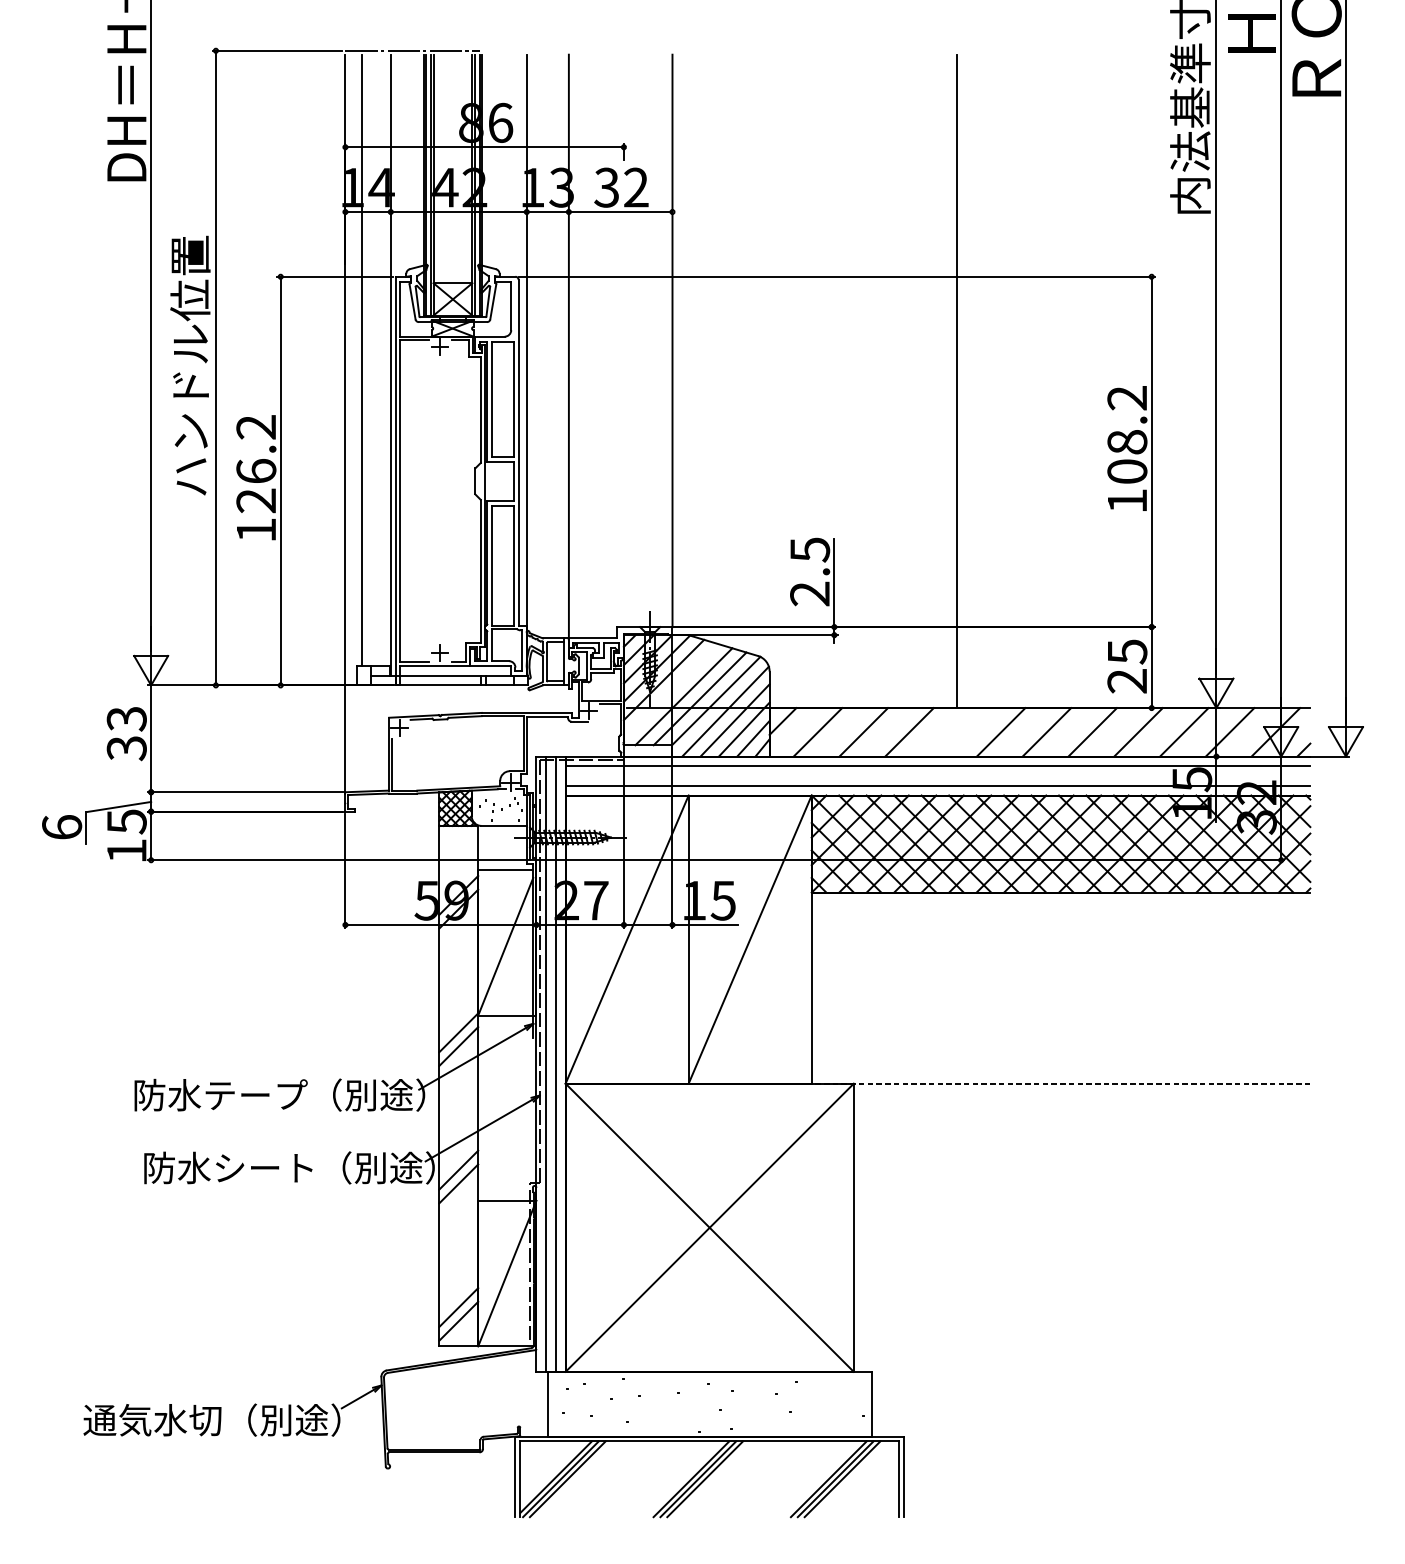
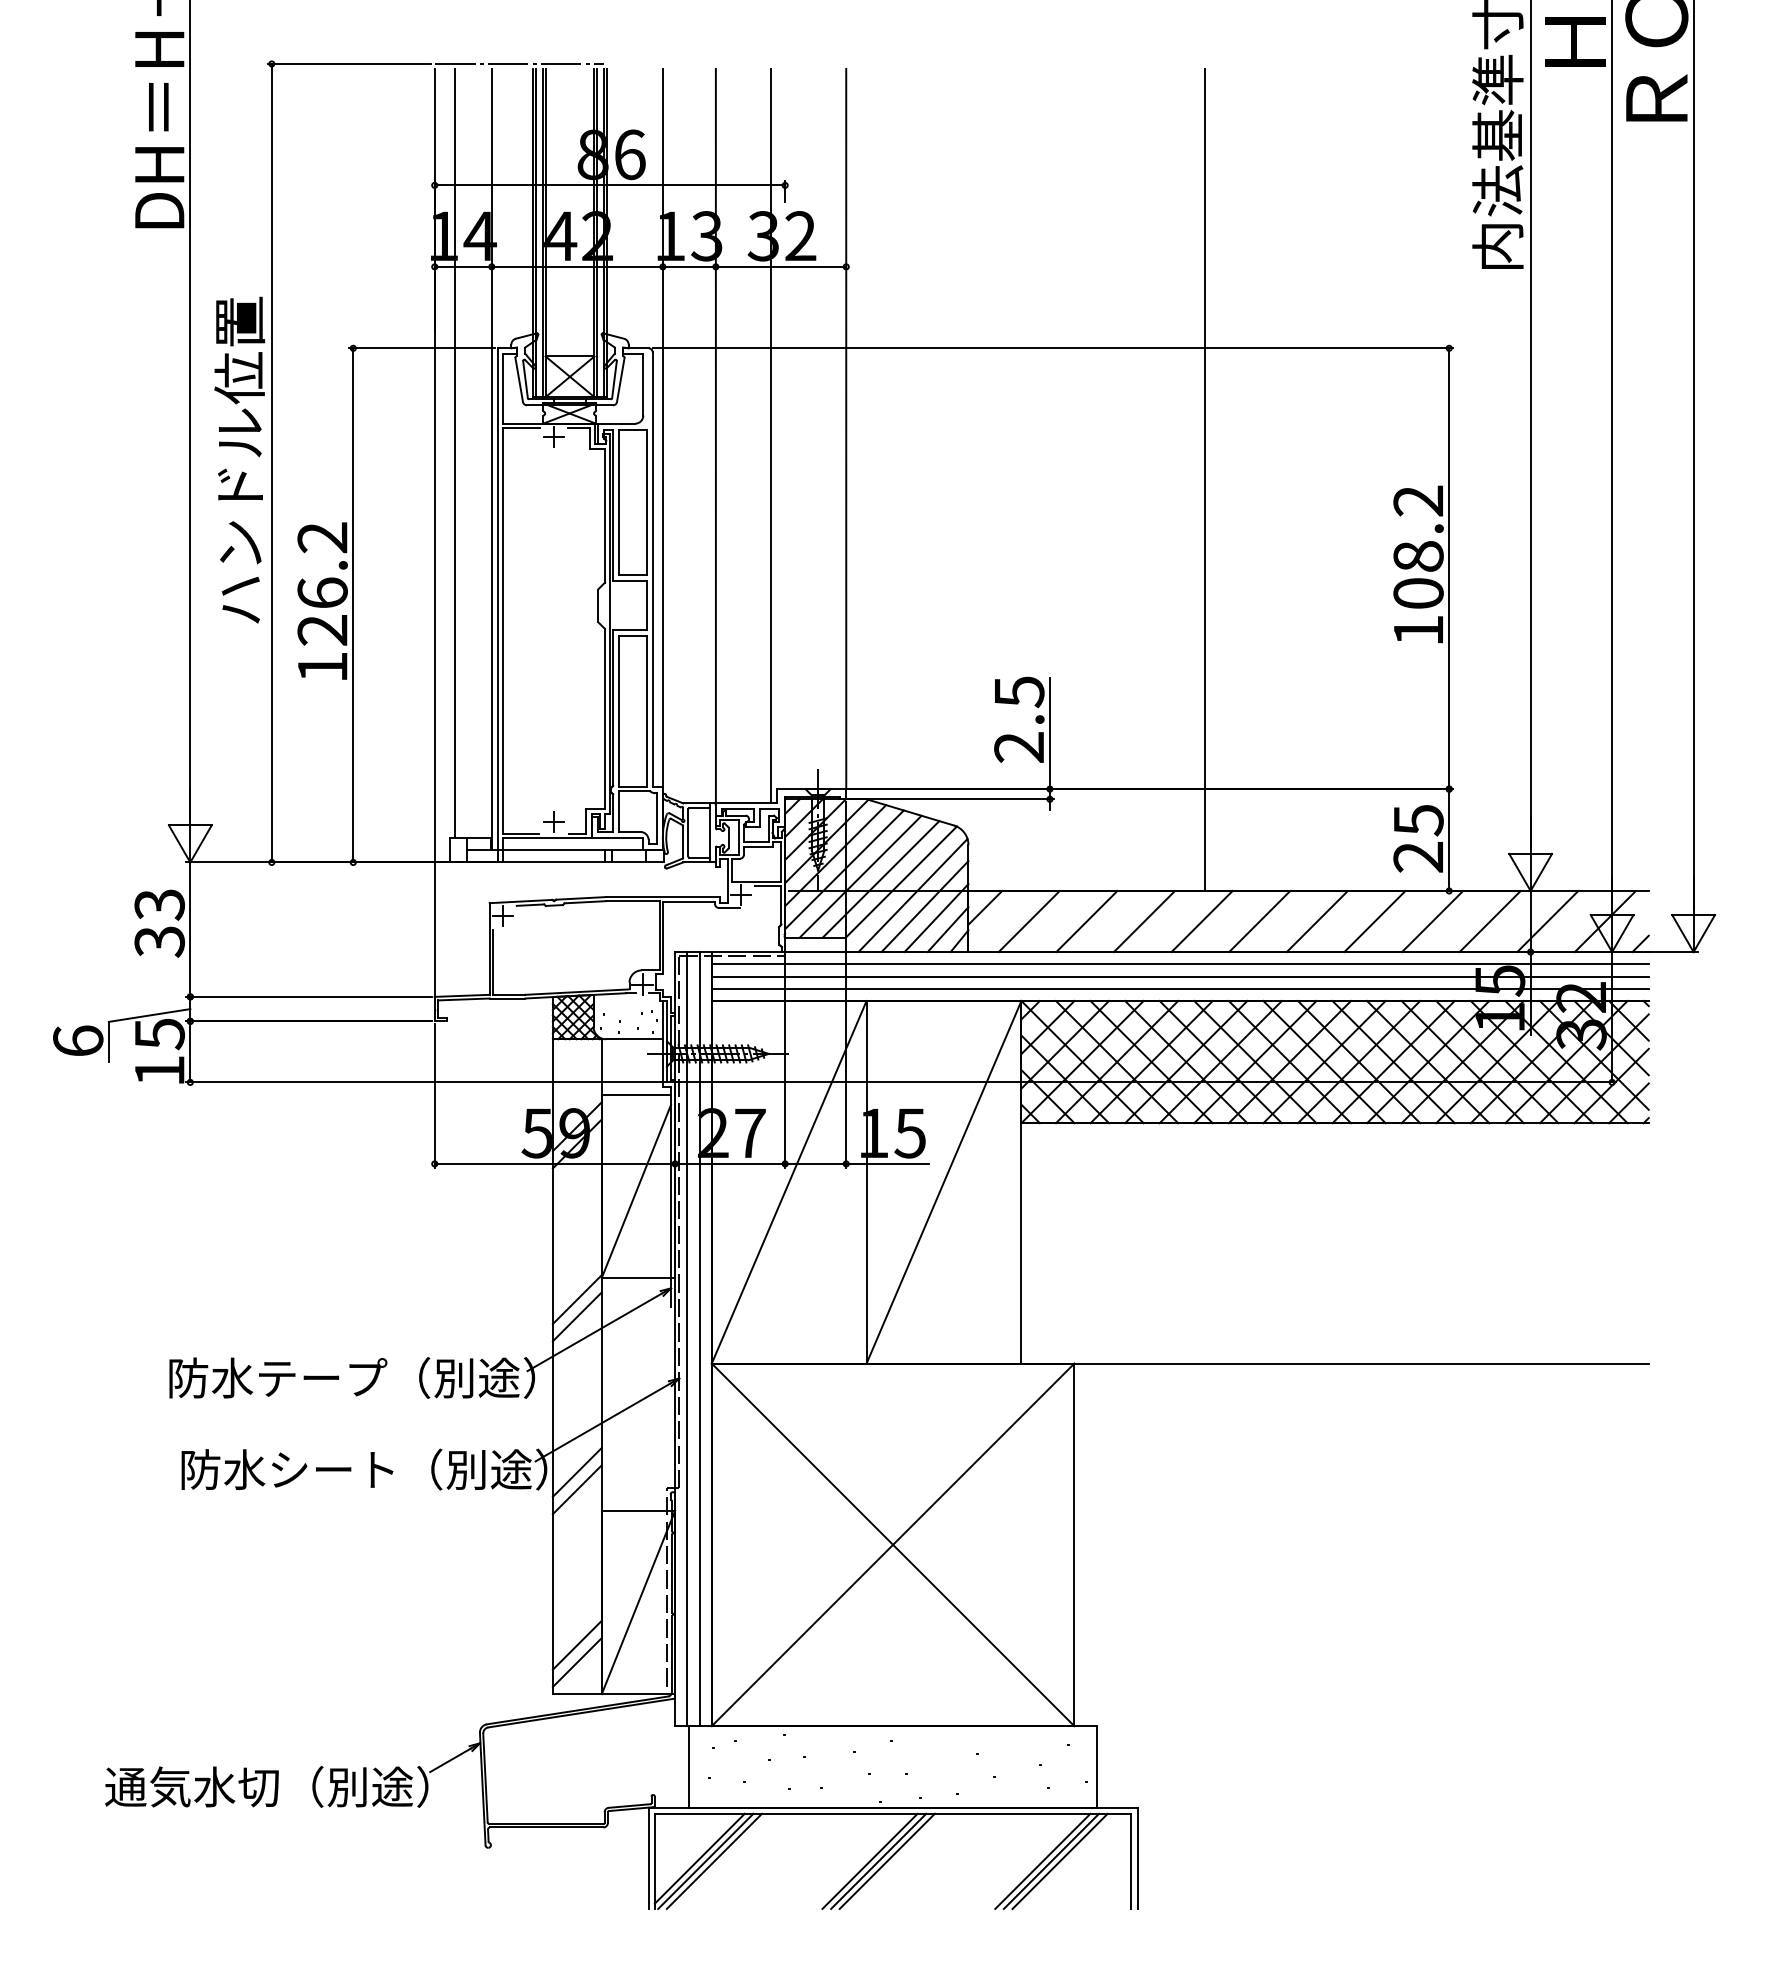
line: (612, 346) -> (770, 435), added
line: (671, 690) -> (844, 869), added
line: (954, 732) -> (1201, 921), added
line: (937, 776) -> (1179, 976), added
line: (1061, 1083) -> (1335, 1363), dashed -> solid

